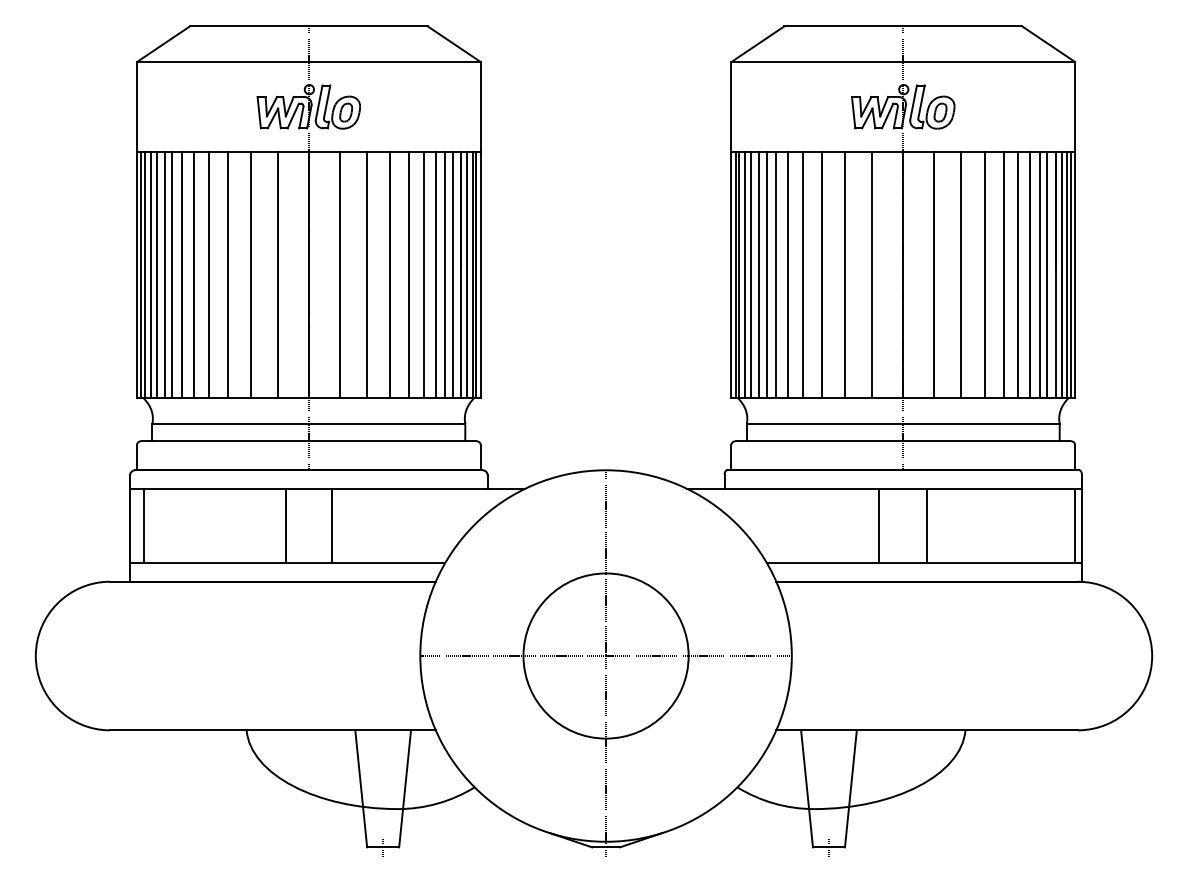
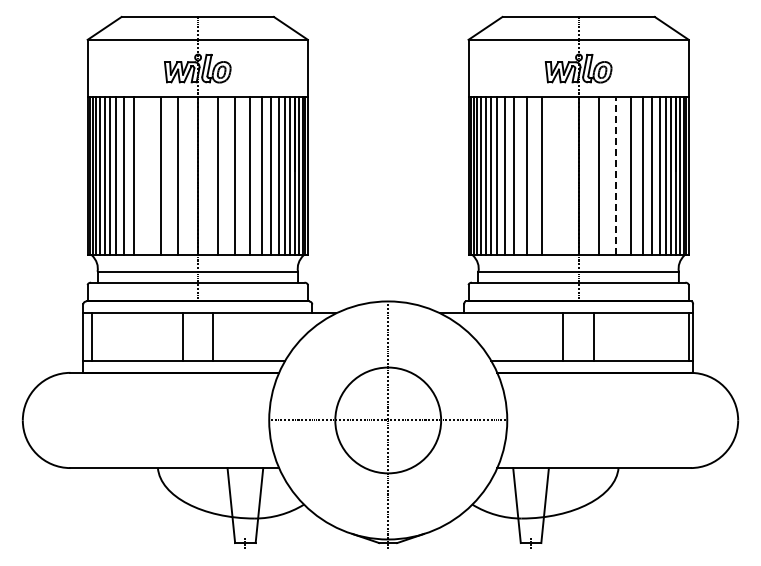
line: (227, 275) -> (145, 176), removed
line: (871, 275) -> (558, 176), removed
line: (960, 275) -> (615, 176), solid -> dashed

